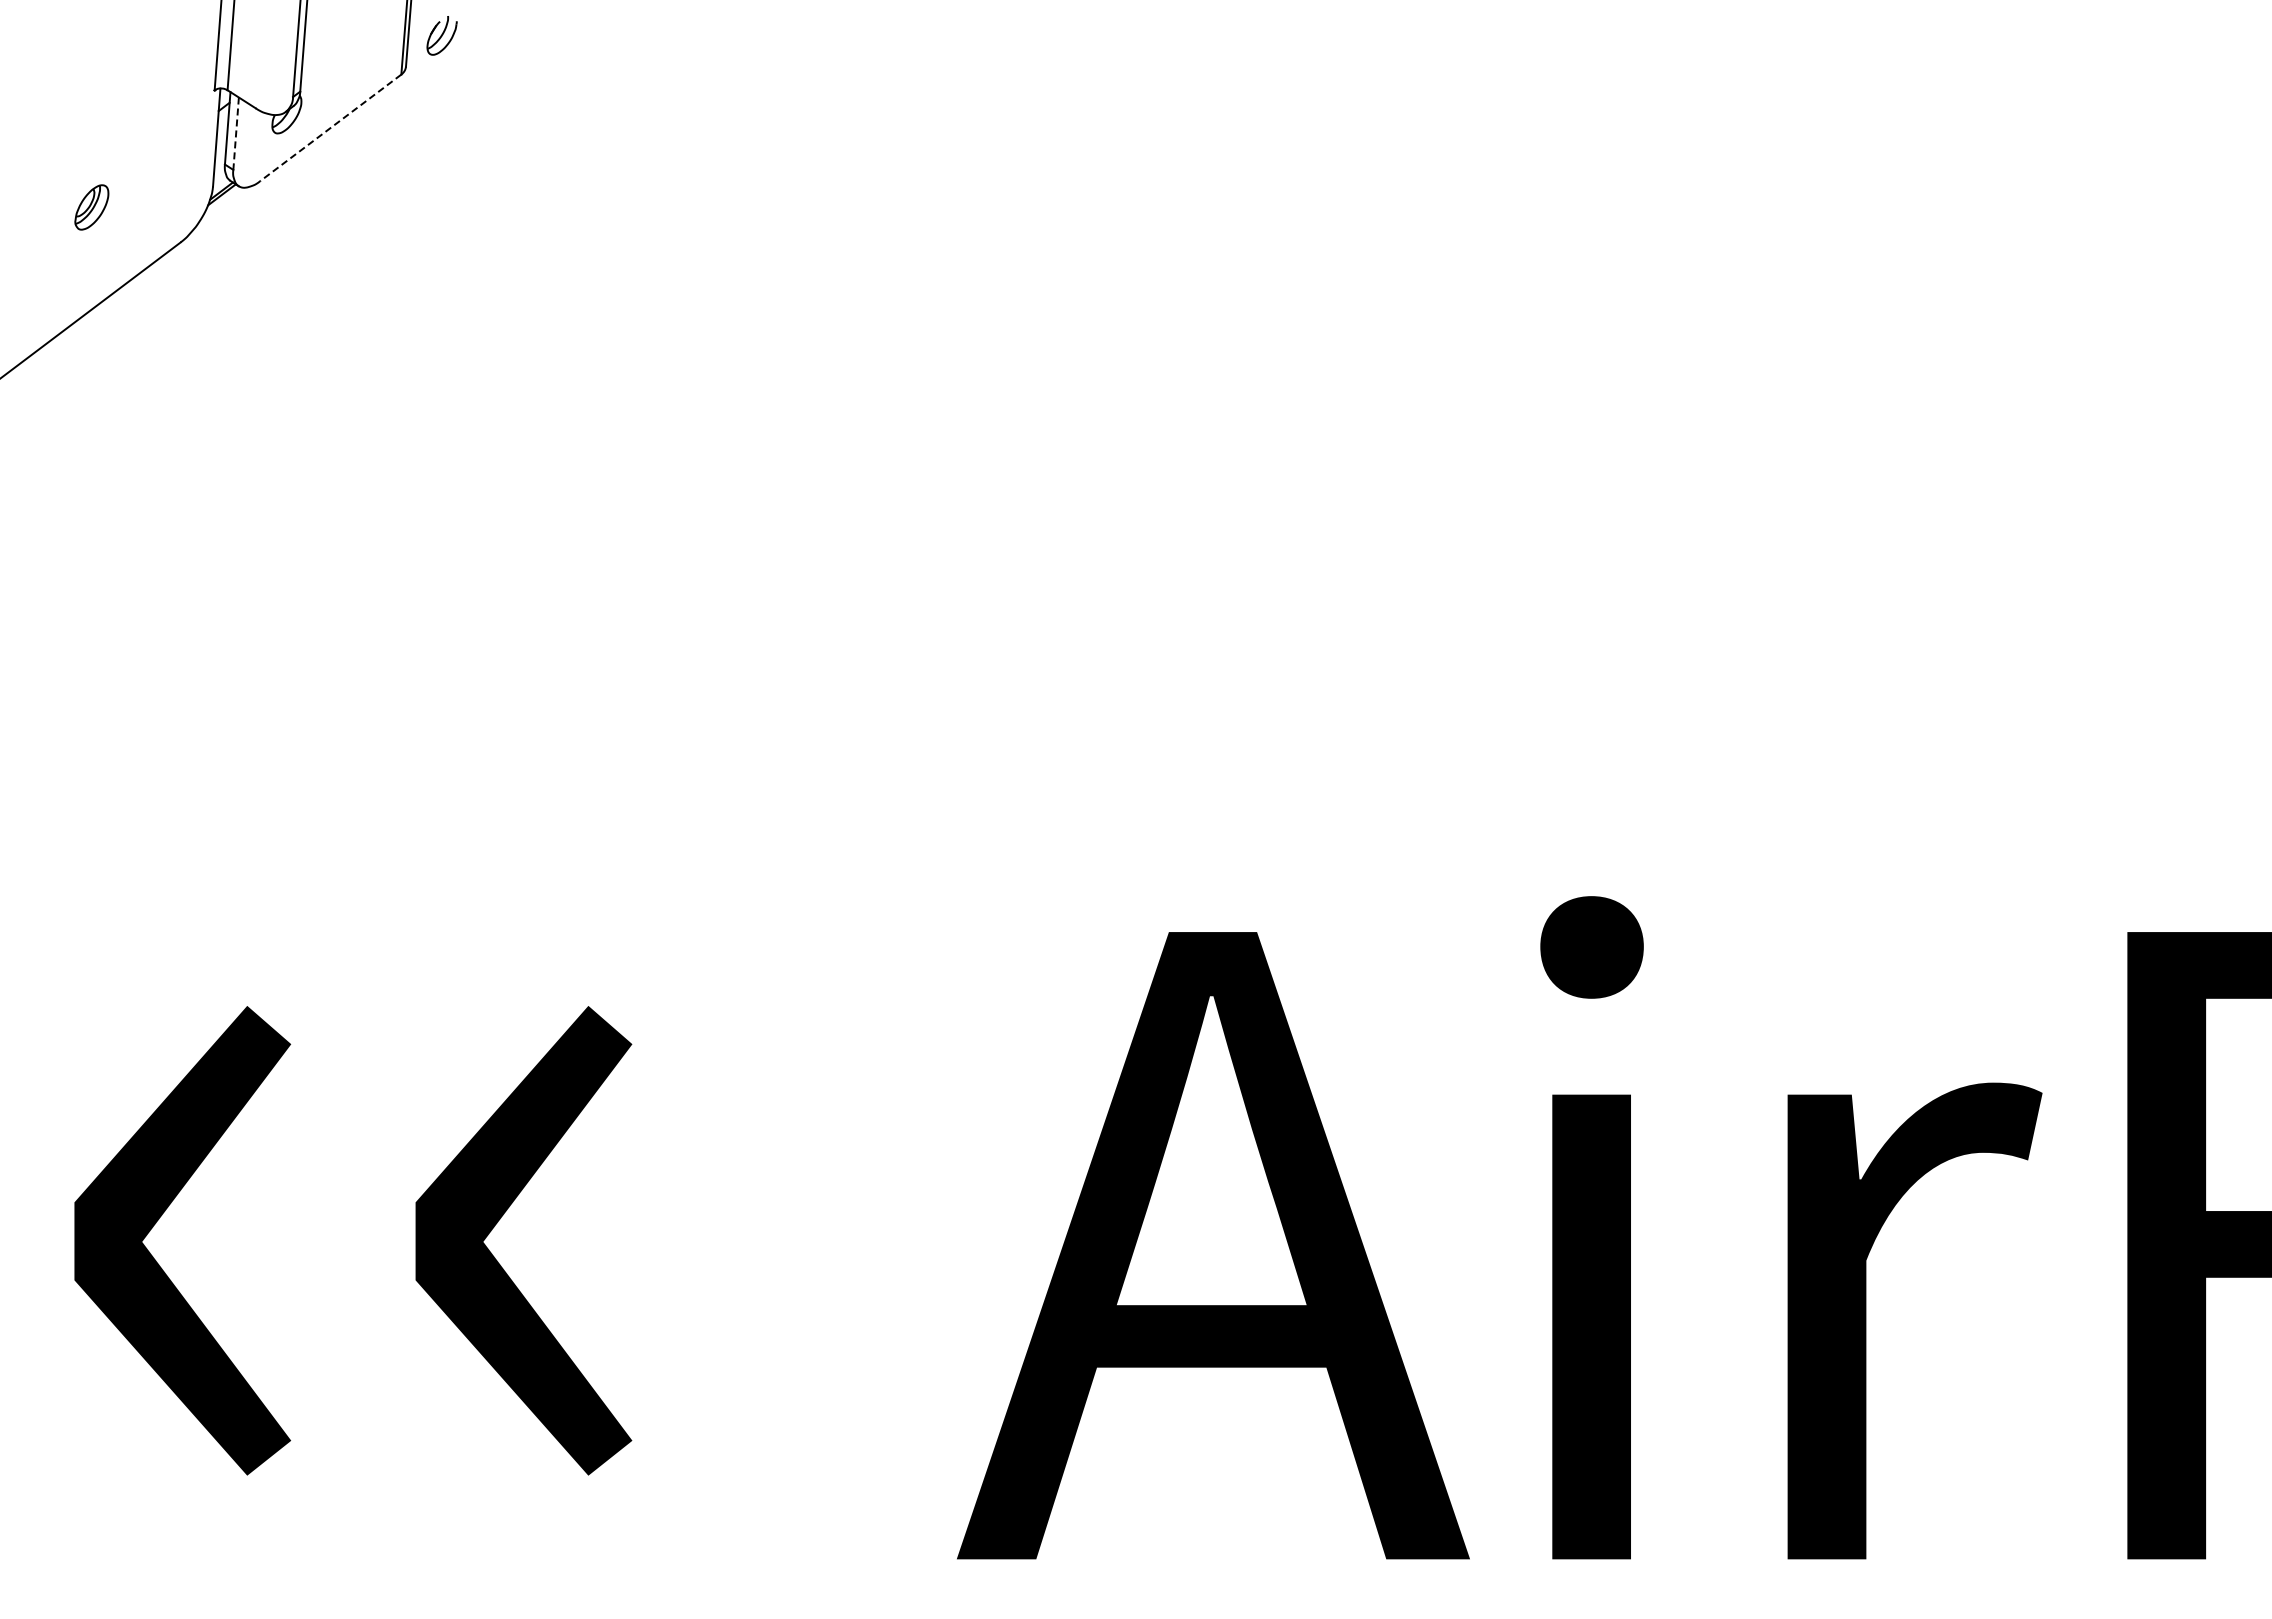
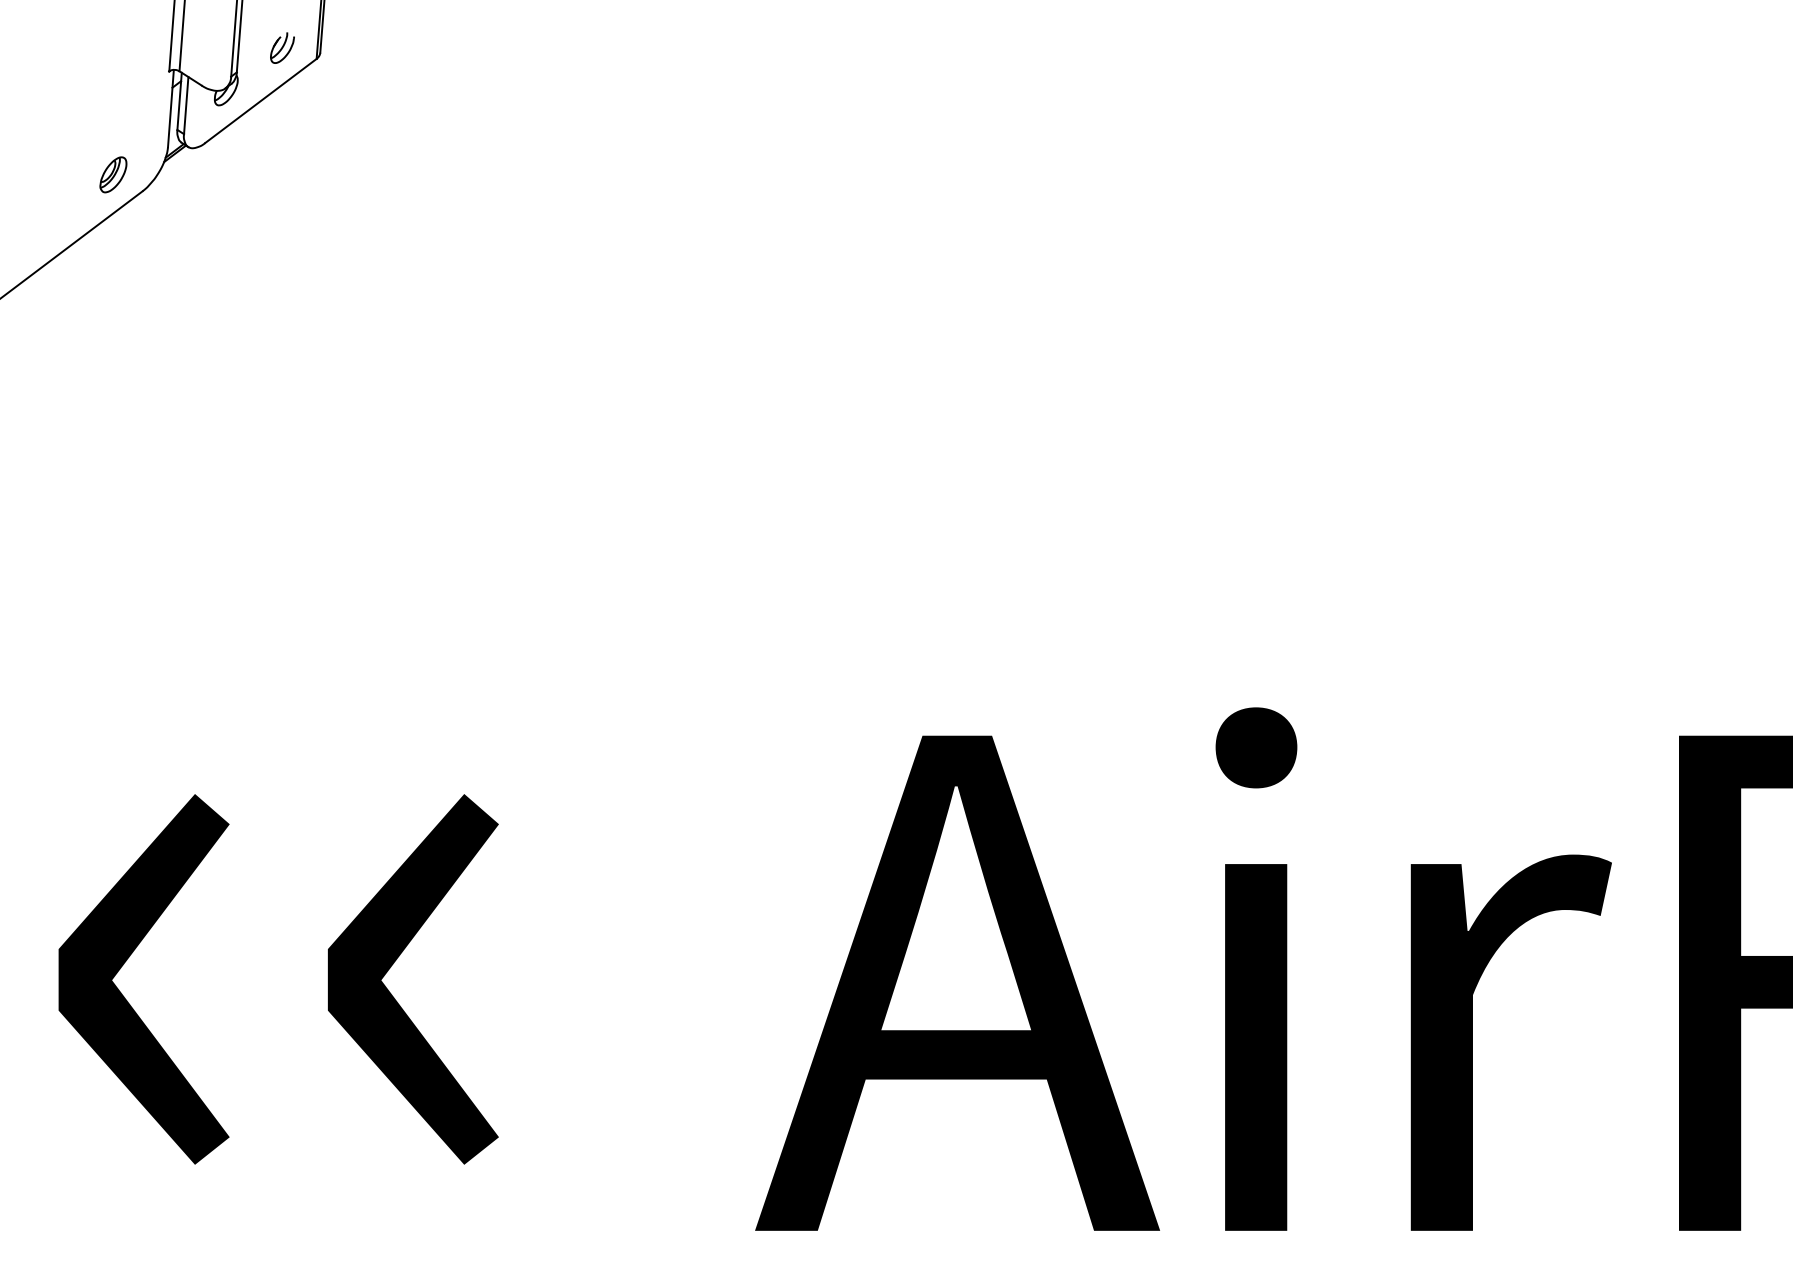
part: (441, 35) -> (282, 47), moved
line: (330, 128) -> (260, 101), dashed -> solid
line: (236, 134) -> (186, 106), dashed -> solid
part: (91, 207) -> (113, 174), moved

